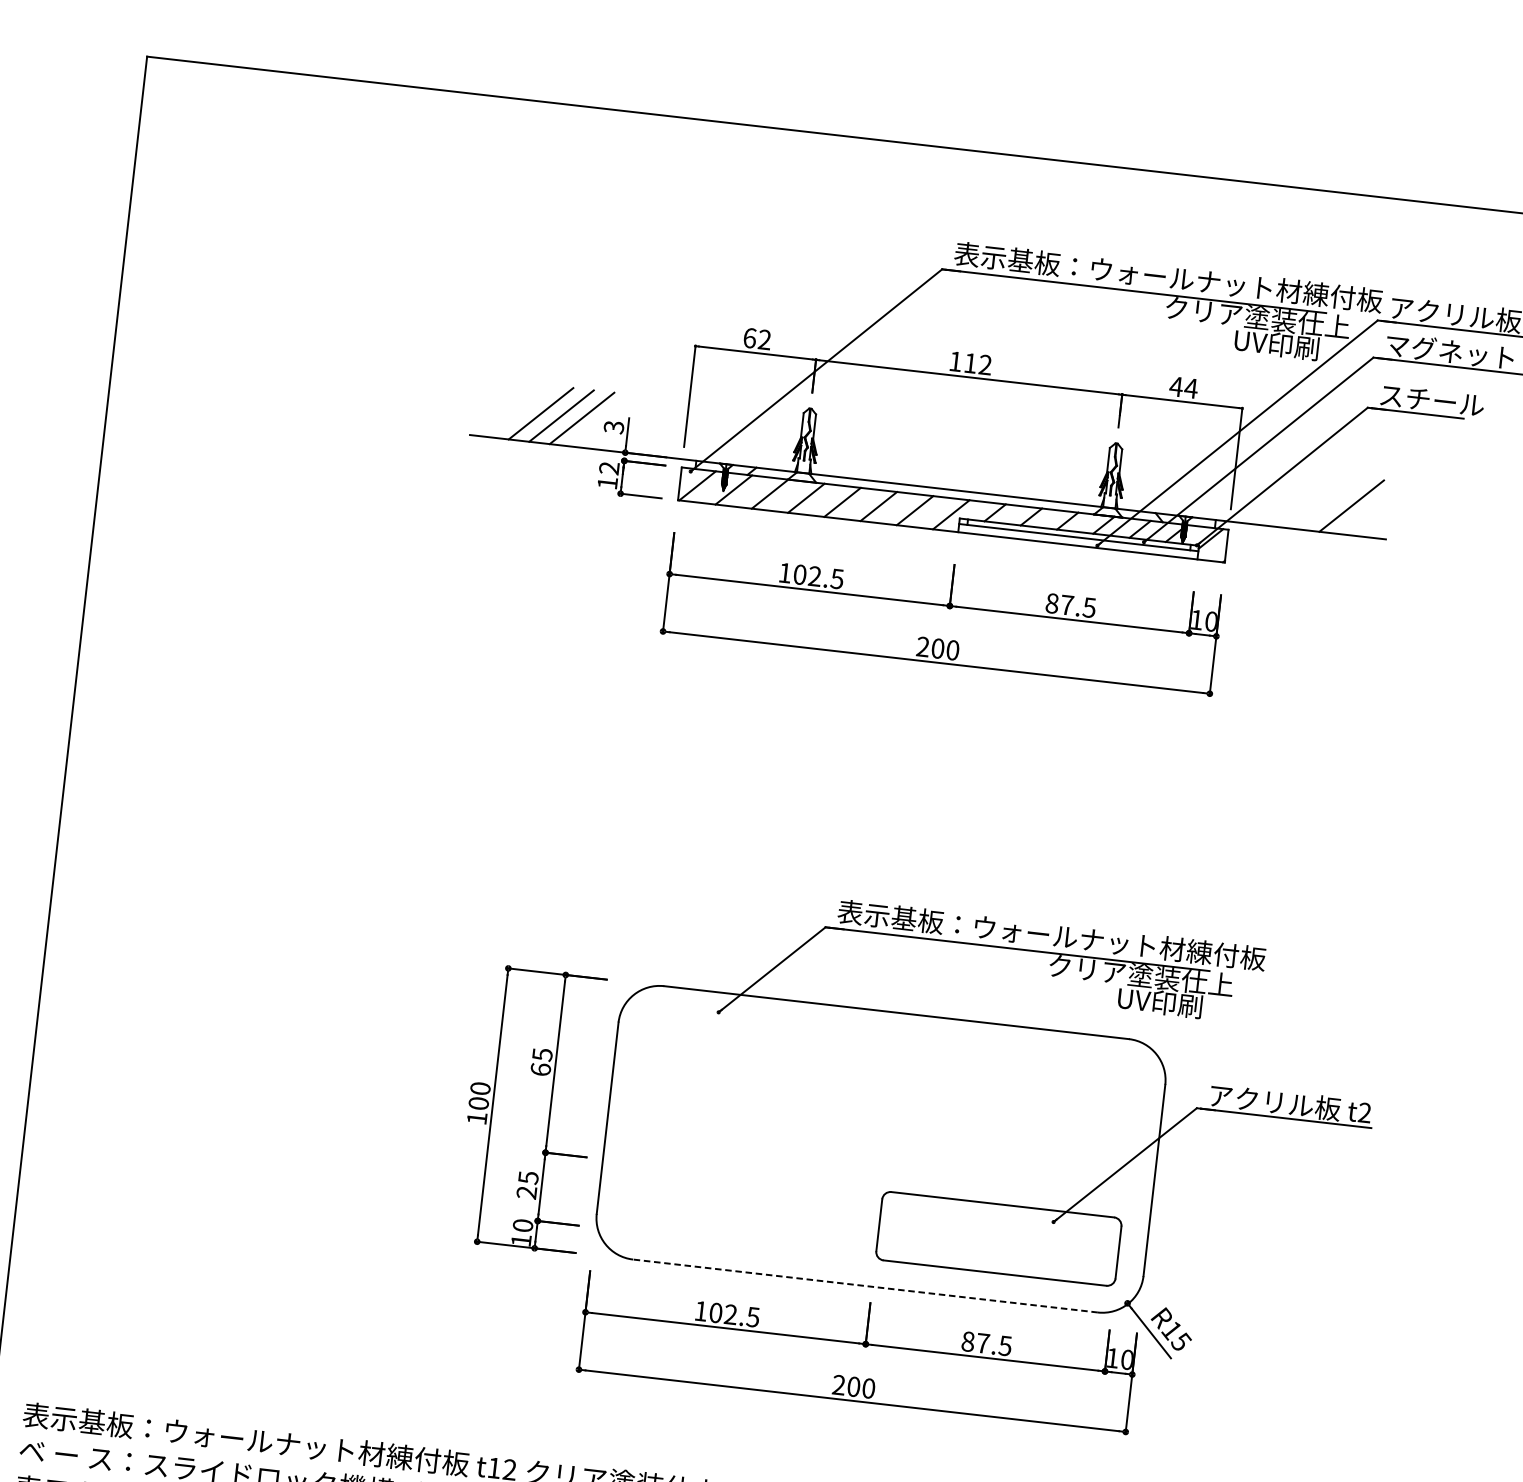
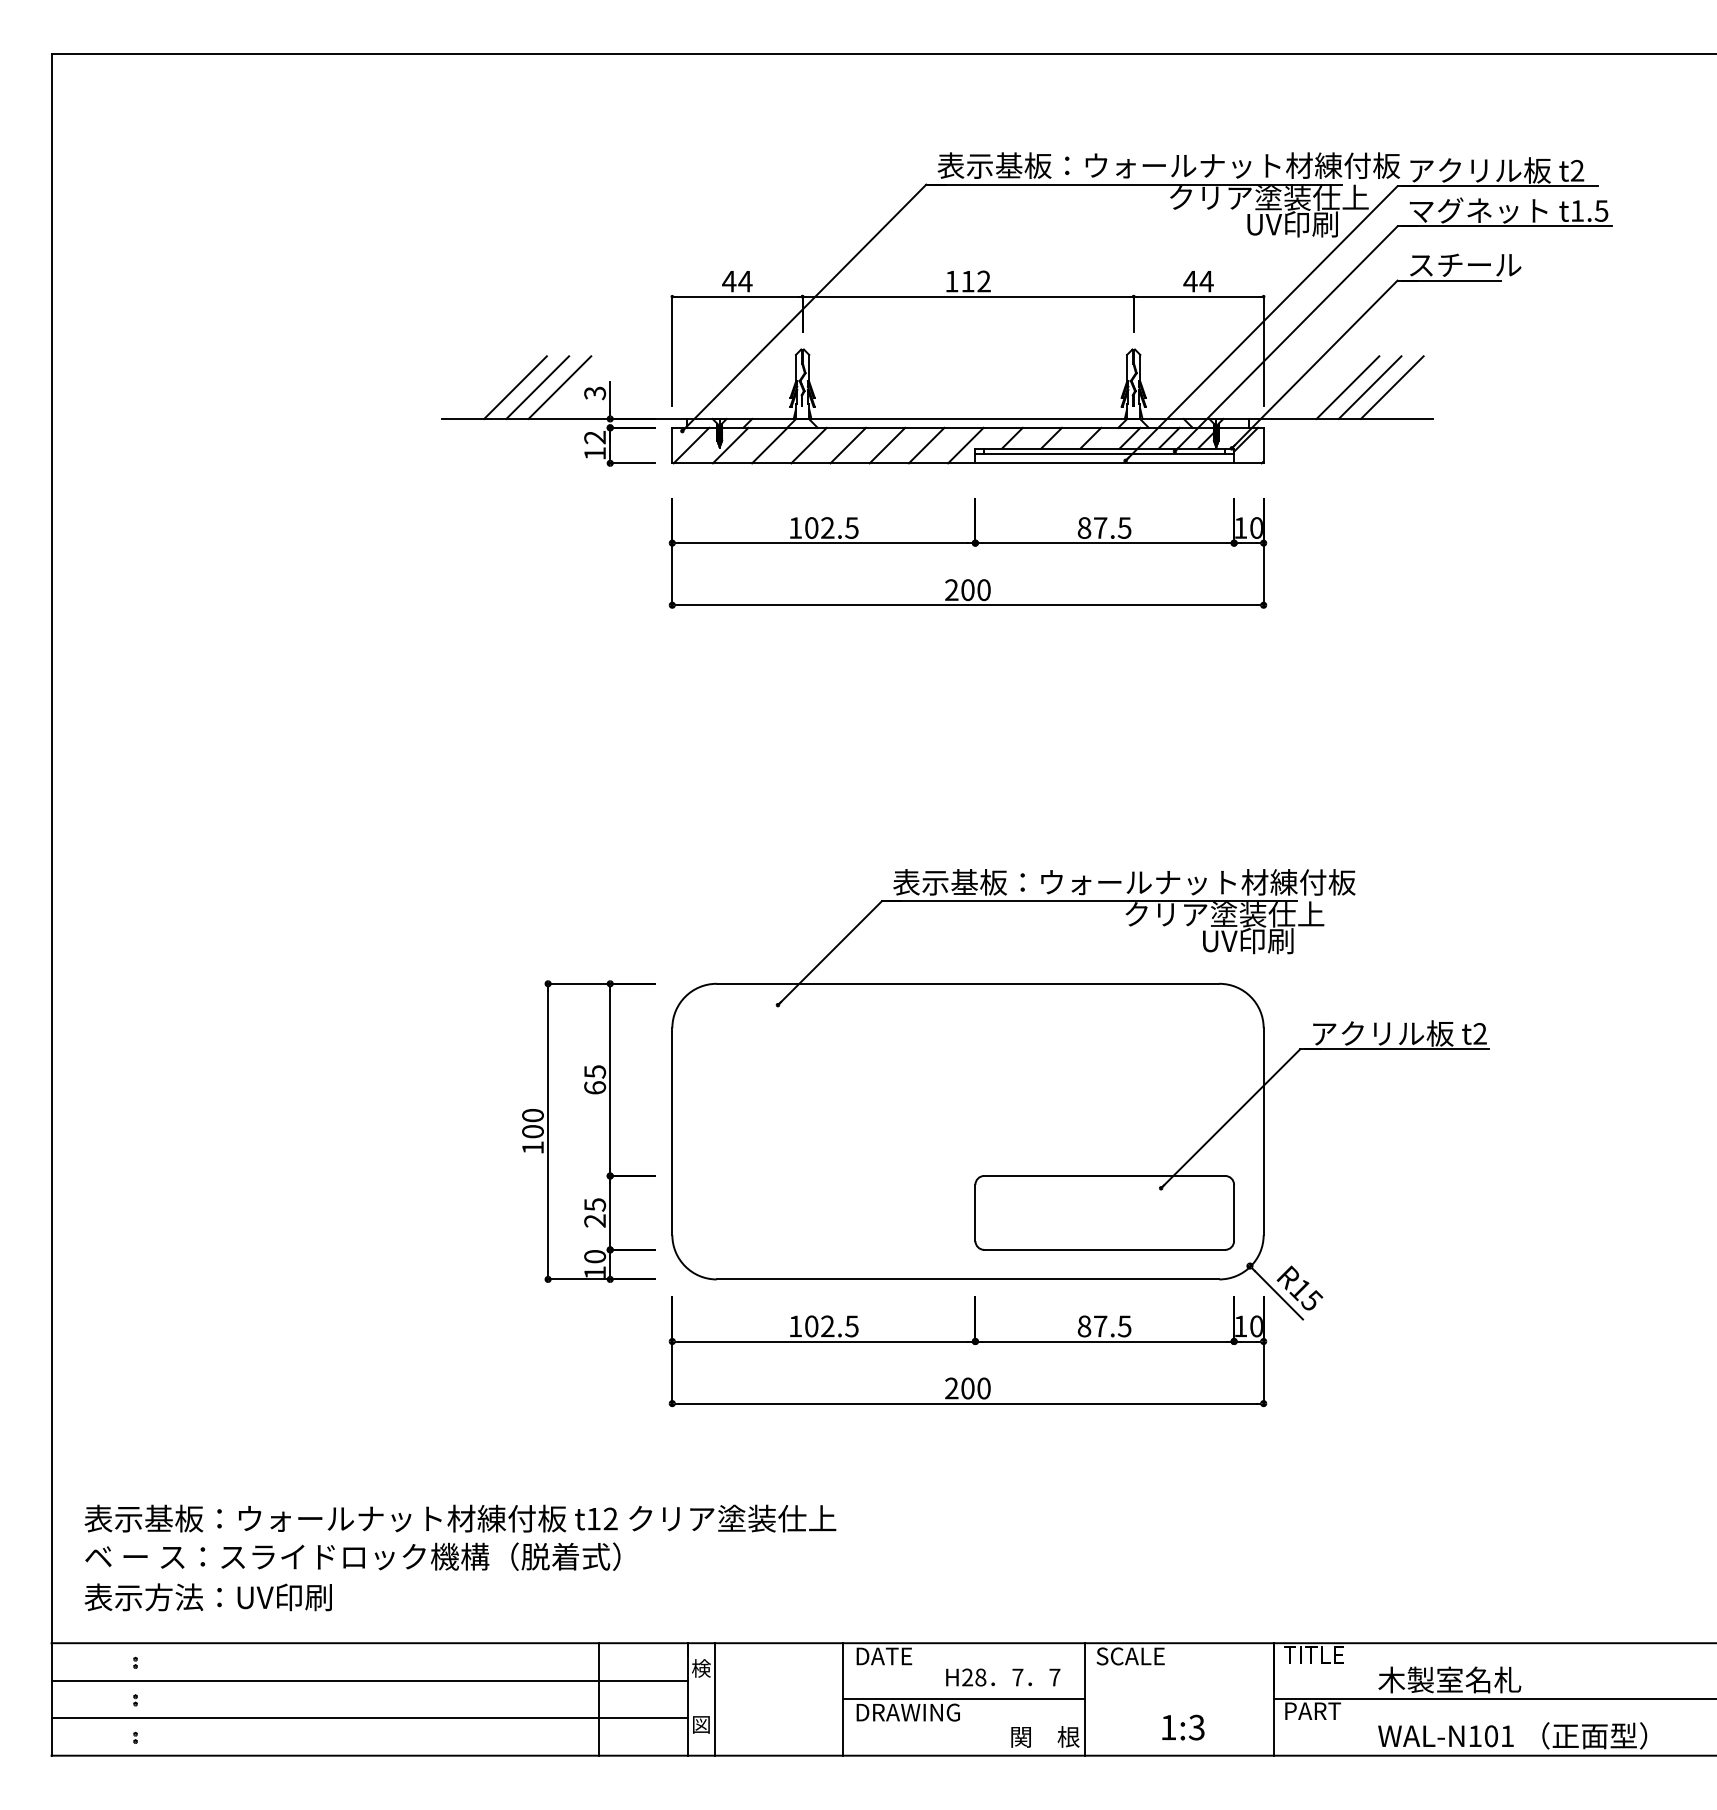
text: (757, 339) -> (737, 281), 62 -> 44
line: (1310, 501) -> (1347, 387), added
line: (1330, 503) -> (1369, 387), added
line: (864, 1286) -> (967, 1279), dashed -> solid

